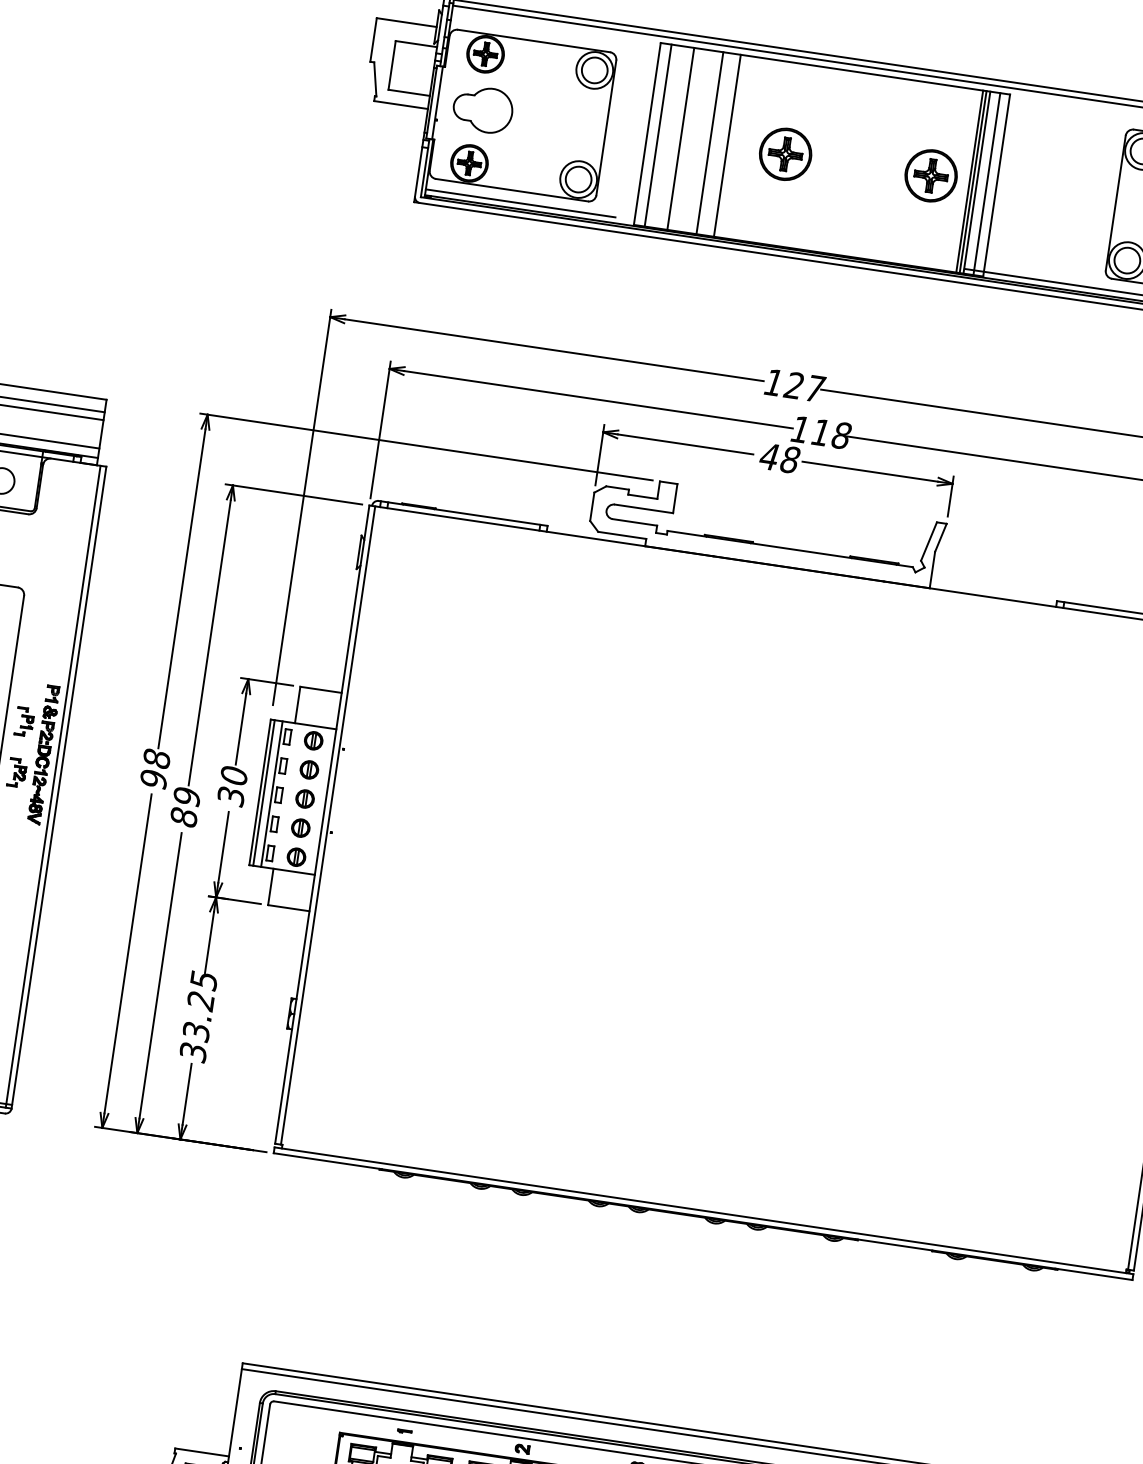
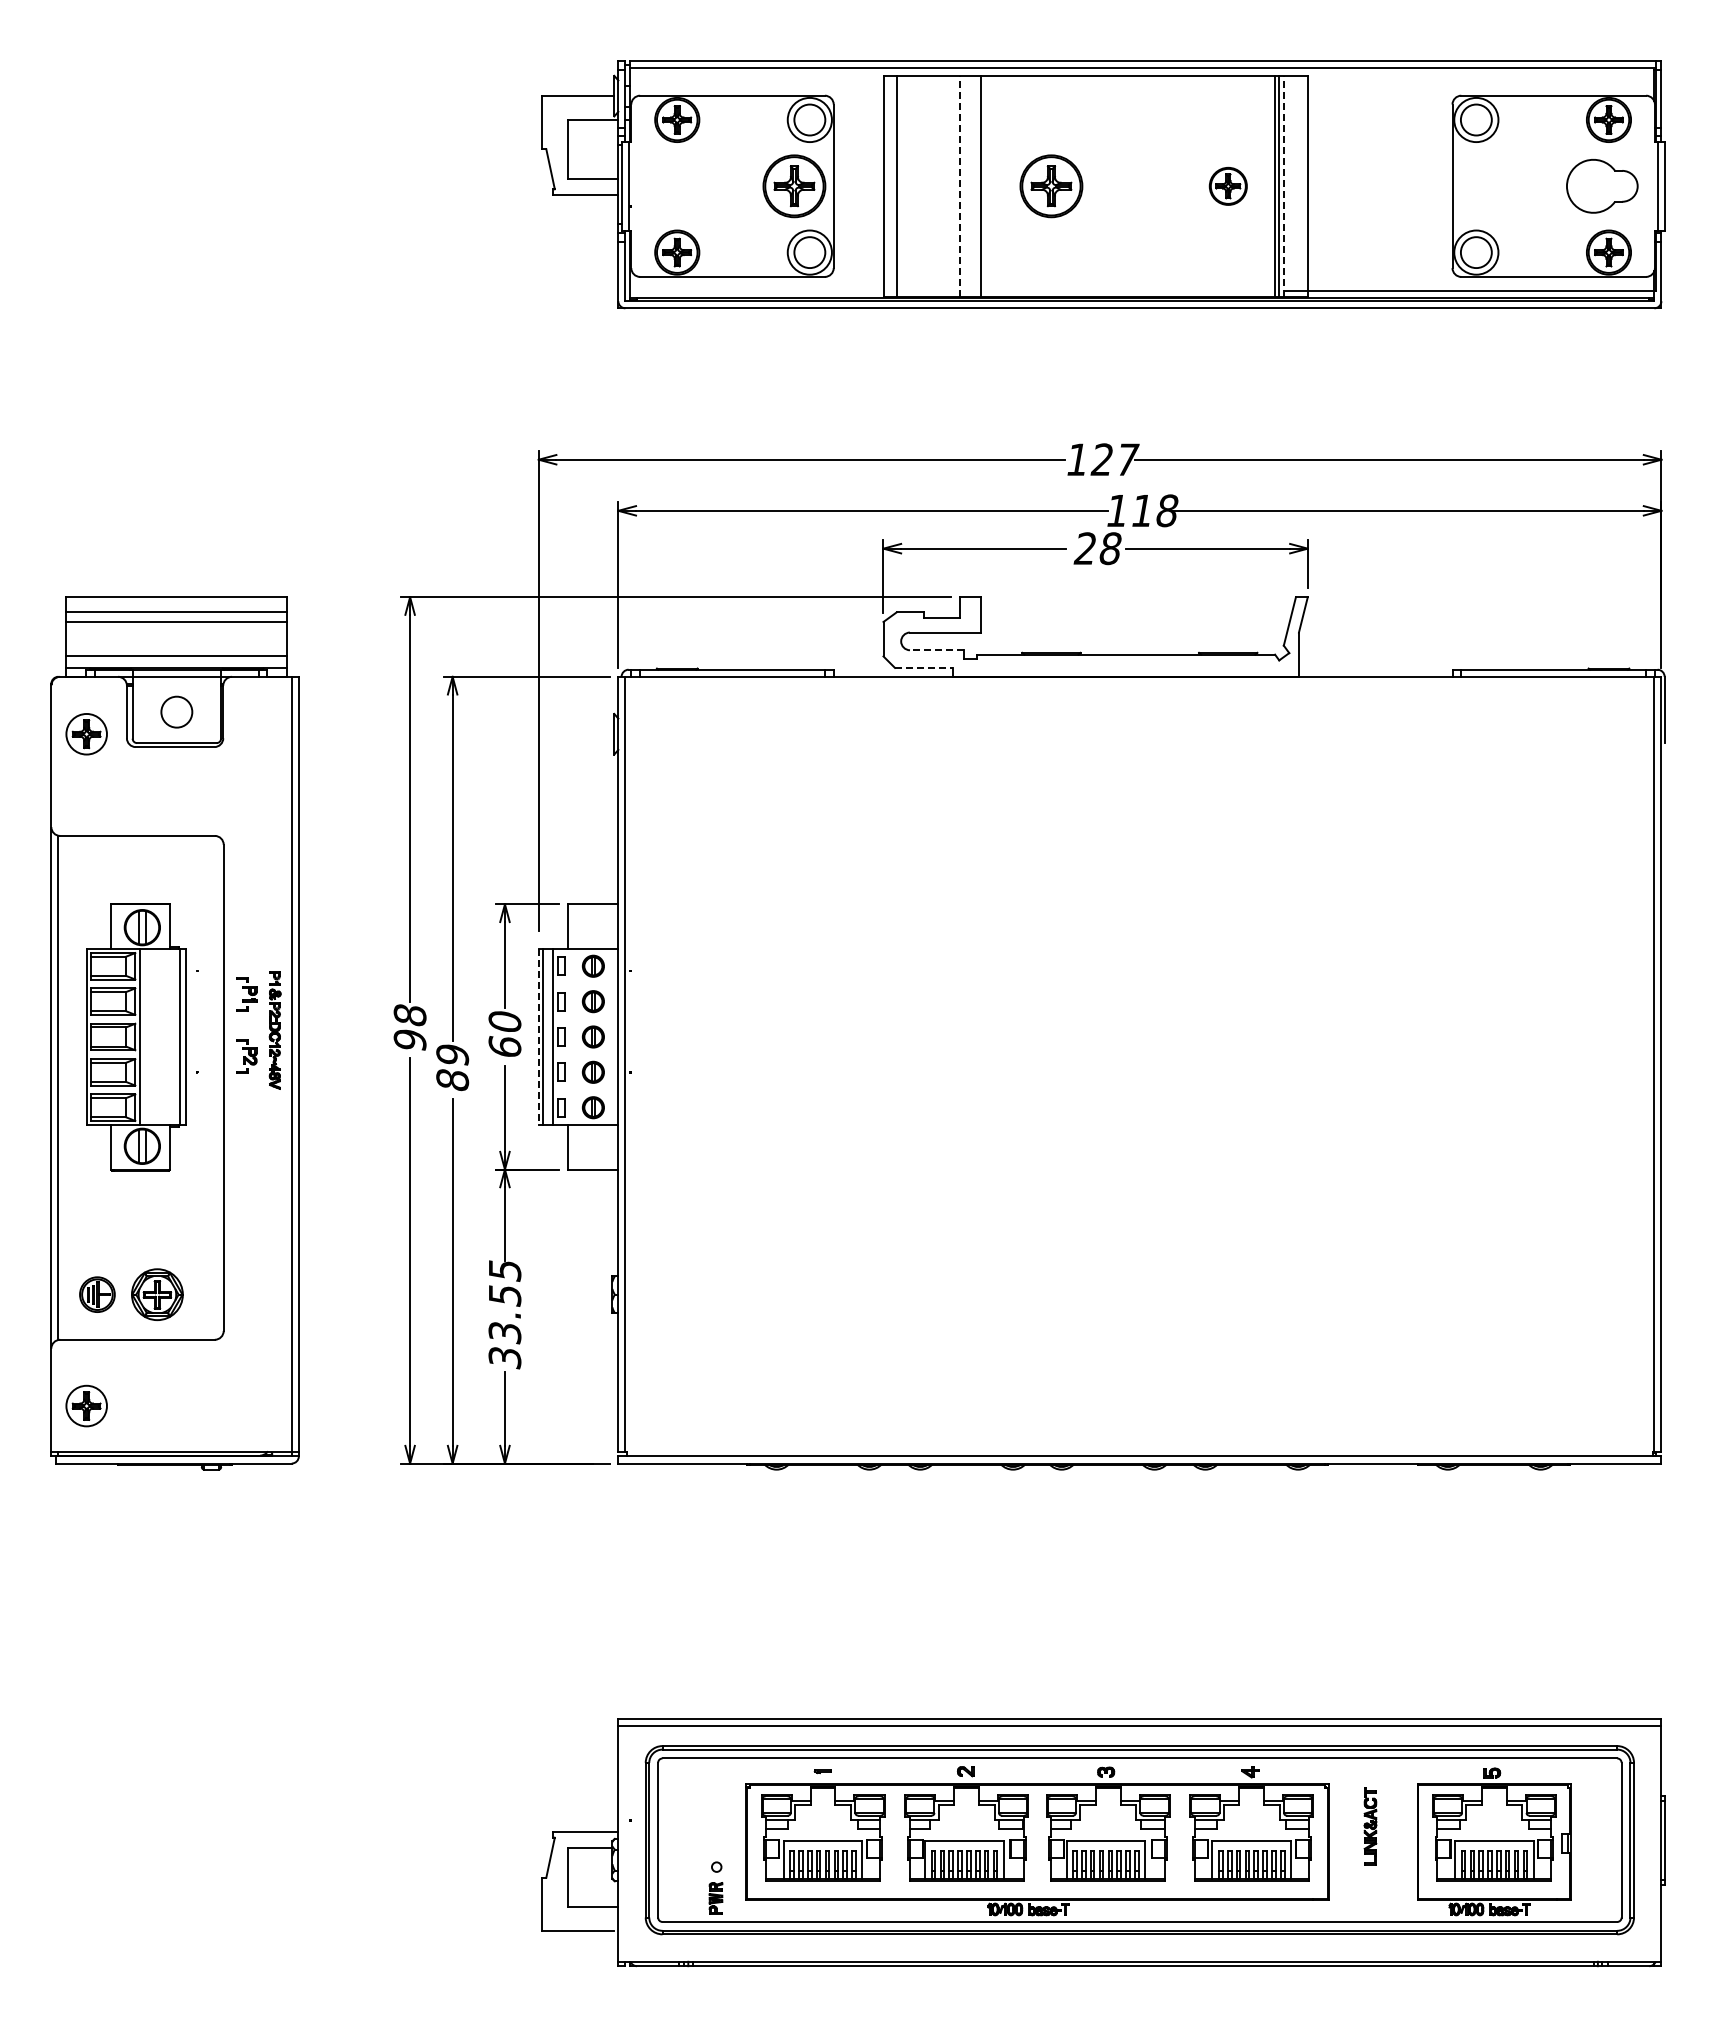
part: (482, 109) -> (683, 186), removed
part: (574, 123) -> (794, 186), added
line: (681, 138) -> (924, 185), removed
line: (710, 142) -> (959, 185), solid -> dashed
part: (931, 176) -> (1228, 186), size x0.6
line: (976, 181) -> (1283, 185), solid -> dashed
line: (986, 183) -> (1295, 185), removed
line: (520, 203) -> (744, 291), removed
text: (768, 456) -> (1084, 548), 48 -> 28
line: (634, 522) -> (936, 650), solid -> dashed
line: (622, 535) -> (924, 667), solid -> dashed
part: (43, 754) -> (274, 1030), size x0.7
line: (259, 792) -> (538, 1037), solid -> dashed
text: (230, 796) -> (504, 1047), 30 -> 60
text: (200, 1001) -> (504, 1296), 33.25 -> 33.55

